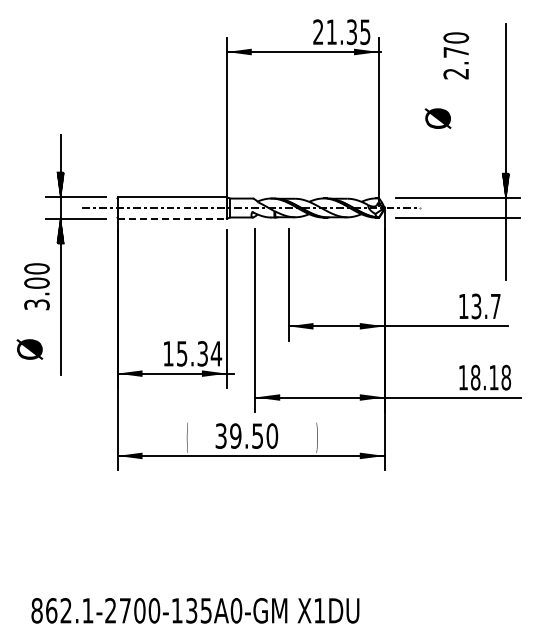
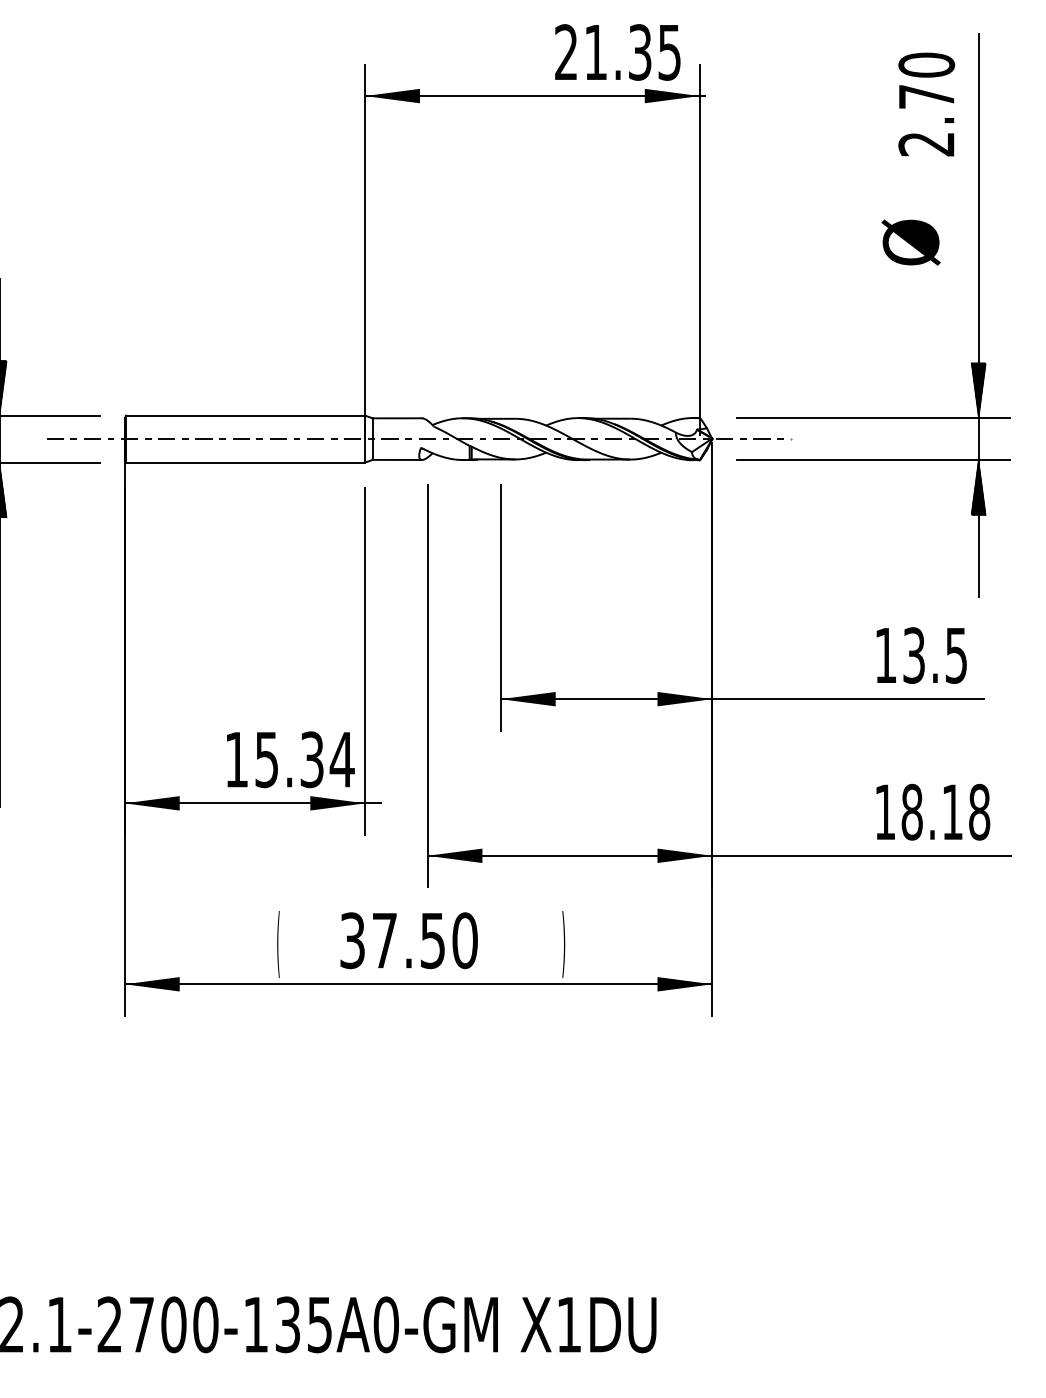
text: (456, 55) -> (927, 103), moved
text: (437, 118) -> (909, 242), moved
line: (173, 218) -> (247, 462), dashed -> solid
hatch: (505, 229) -> (977, 486), added
text: (495, 306) -> (955, 655), 13.7 -> 13.5
text: (235, 435) -> (384, 939), 39.50 -> 37.50

